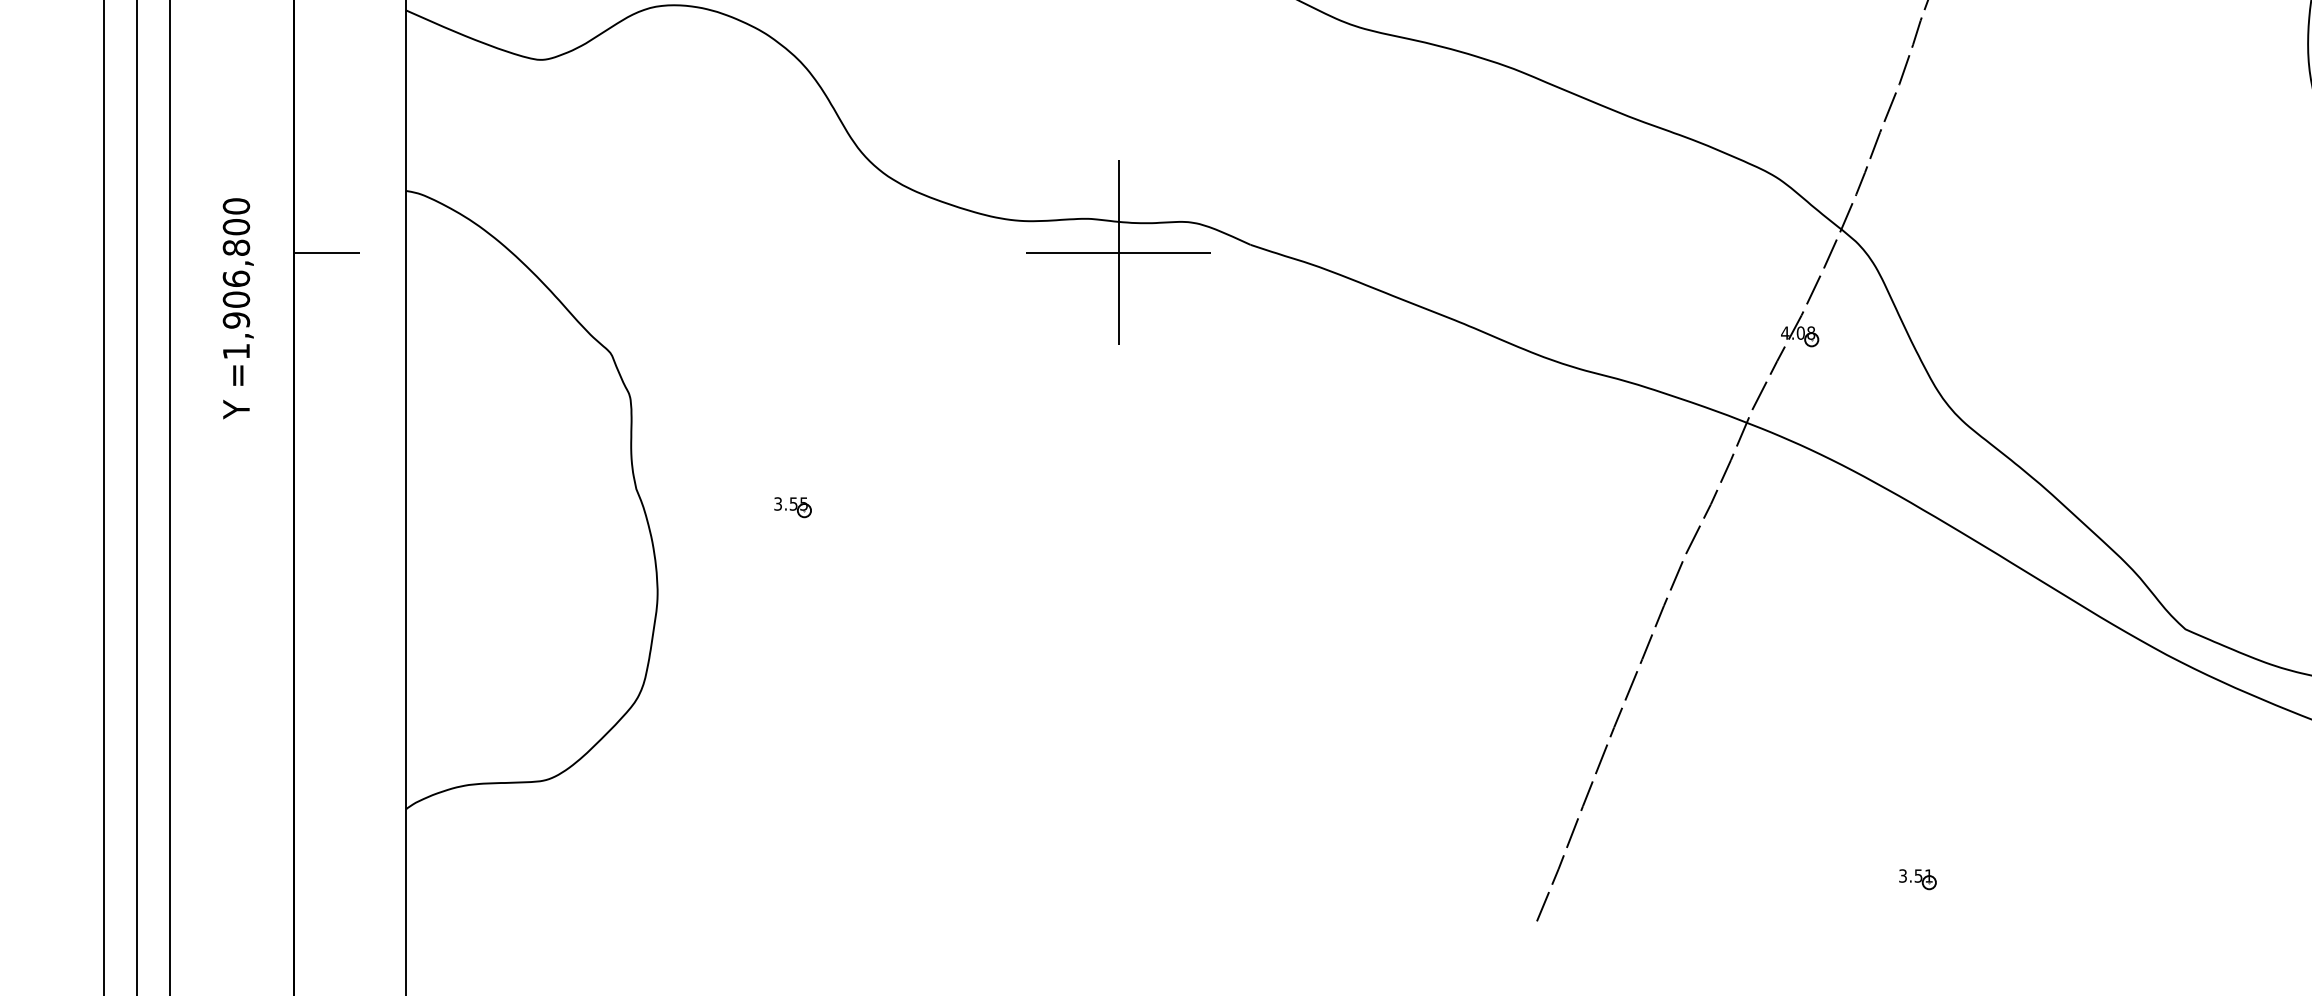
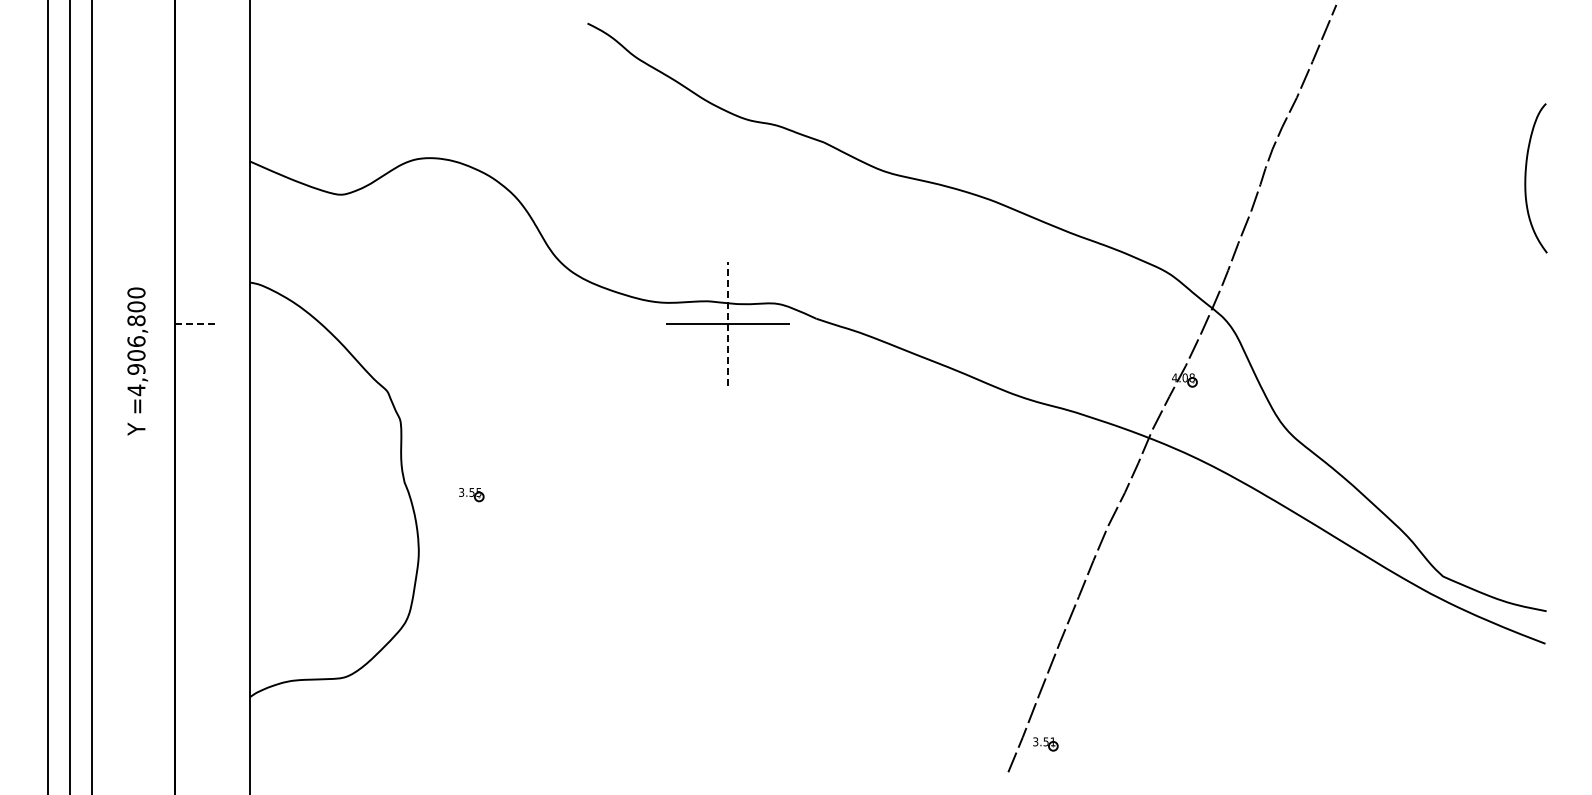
line: (327, 253) -> (197, 324), solid -> dashed
line: (1119, 253) -> (728, 324), solid -> dashed
text: (236, 351) -> (136, 390), =1,906,800 -> =4,906,800
part: (792, 508) -> (471, 495), moved
part: (1917, 879) -> (1045, 744), moved

